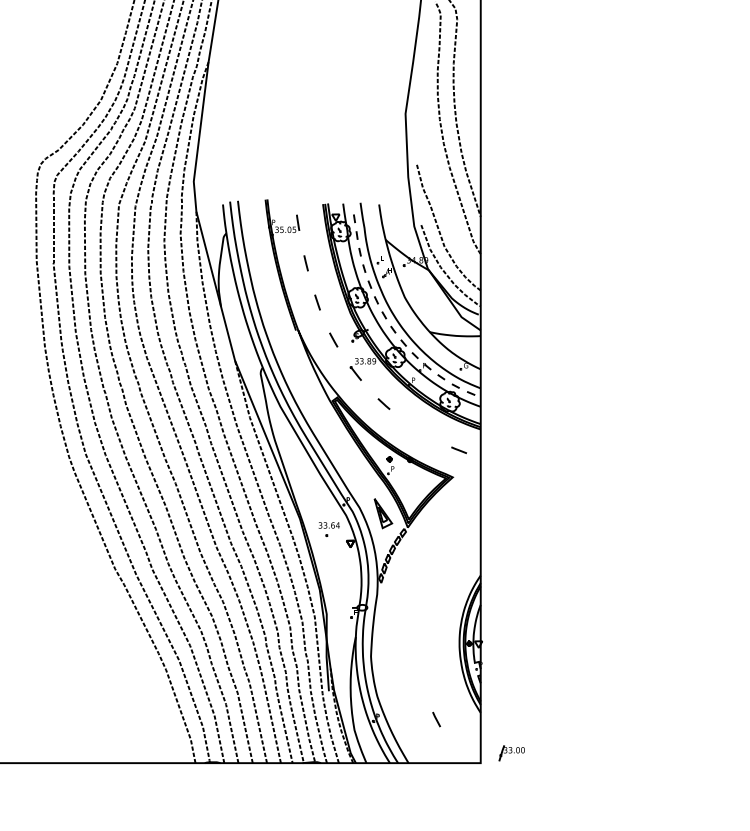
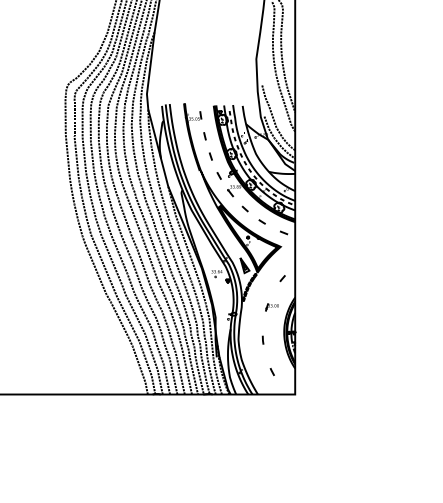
line: (415, 428) -> (261, 221), added
line: (456, 538) -> (282, 278), added
line: (417, 656) -> (262, 339), added
part: (510, 753) -> (271, 307), moved

